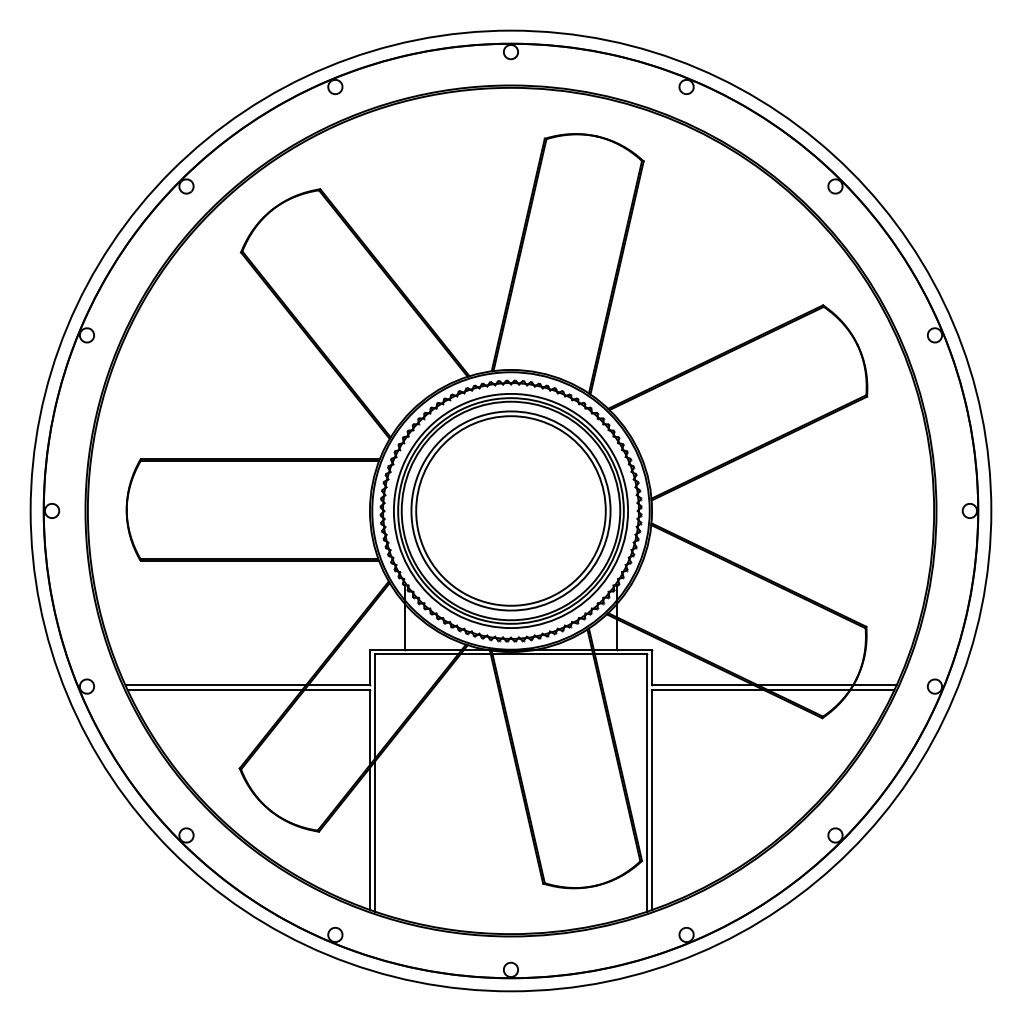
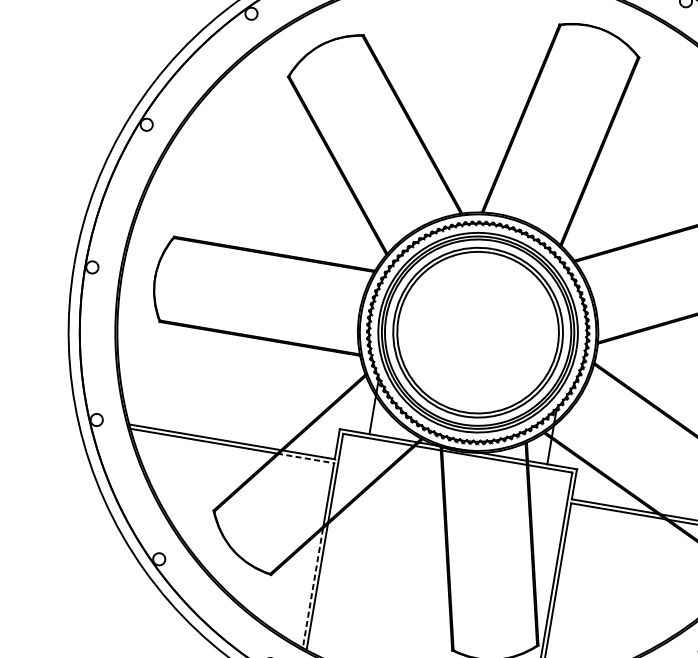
line: (336, 690) -> (305, 458), solid -> dashed
line: (369, 839) -> (312, 588), solid -> dashed

